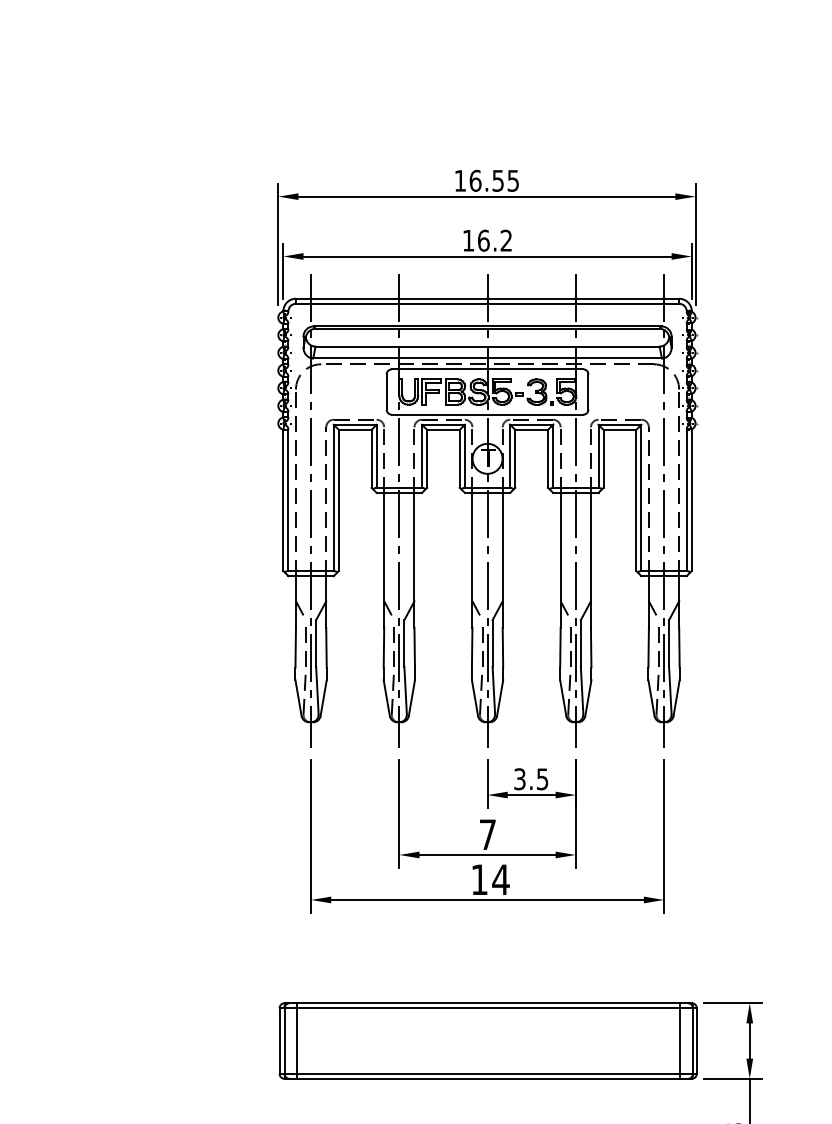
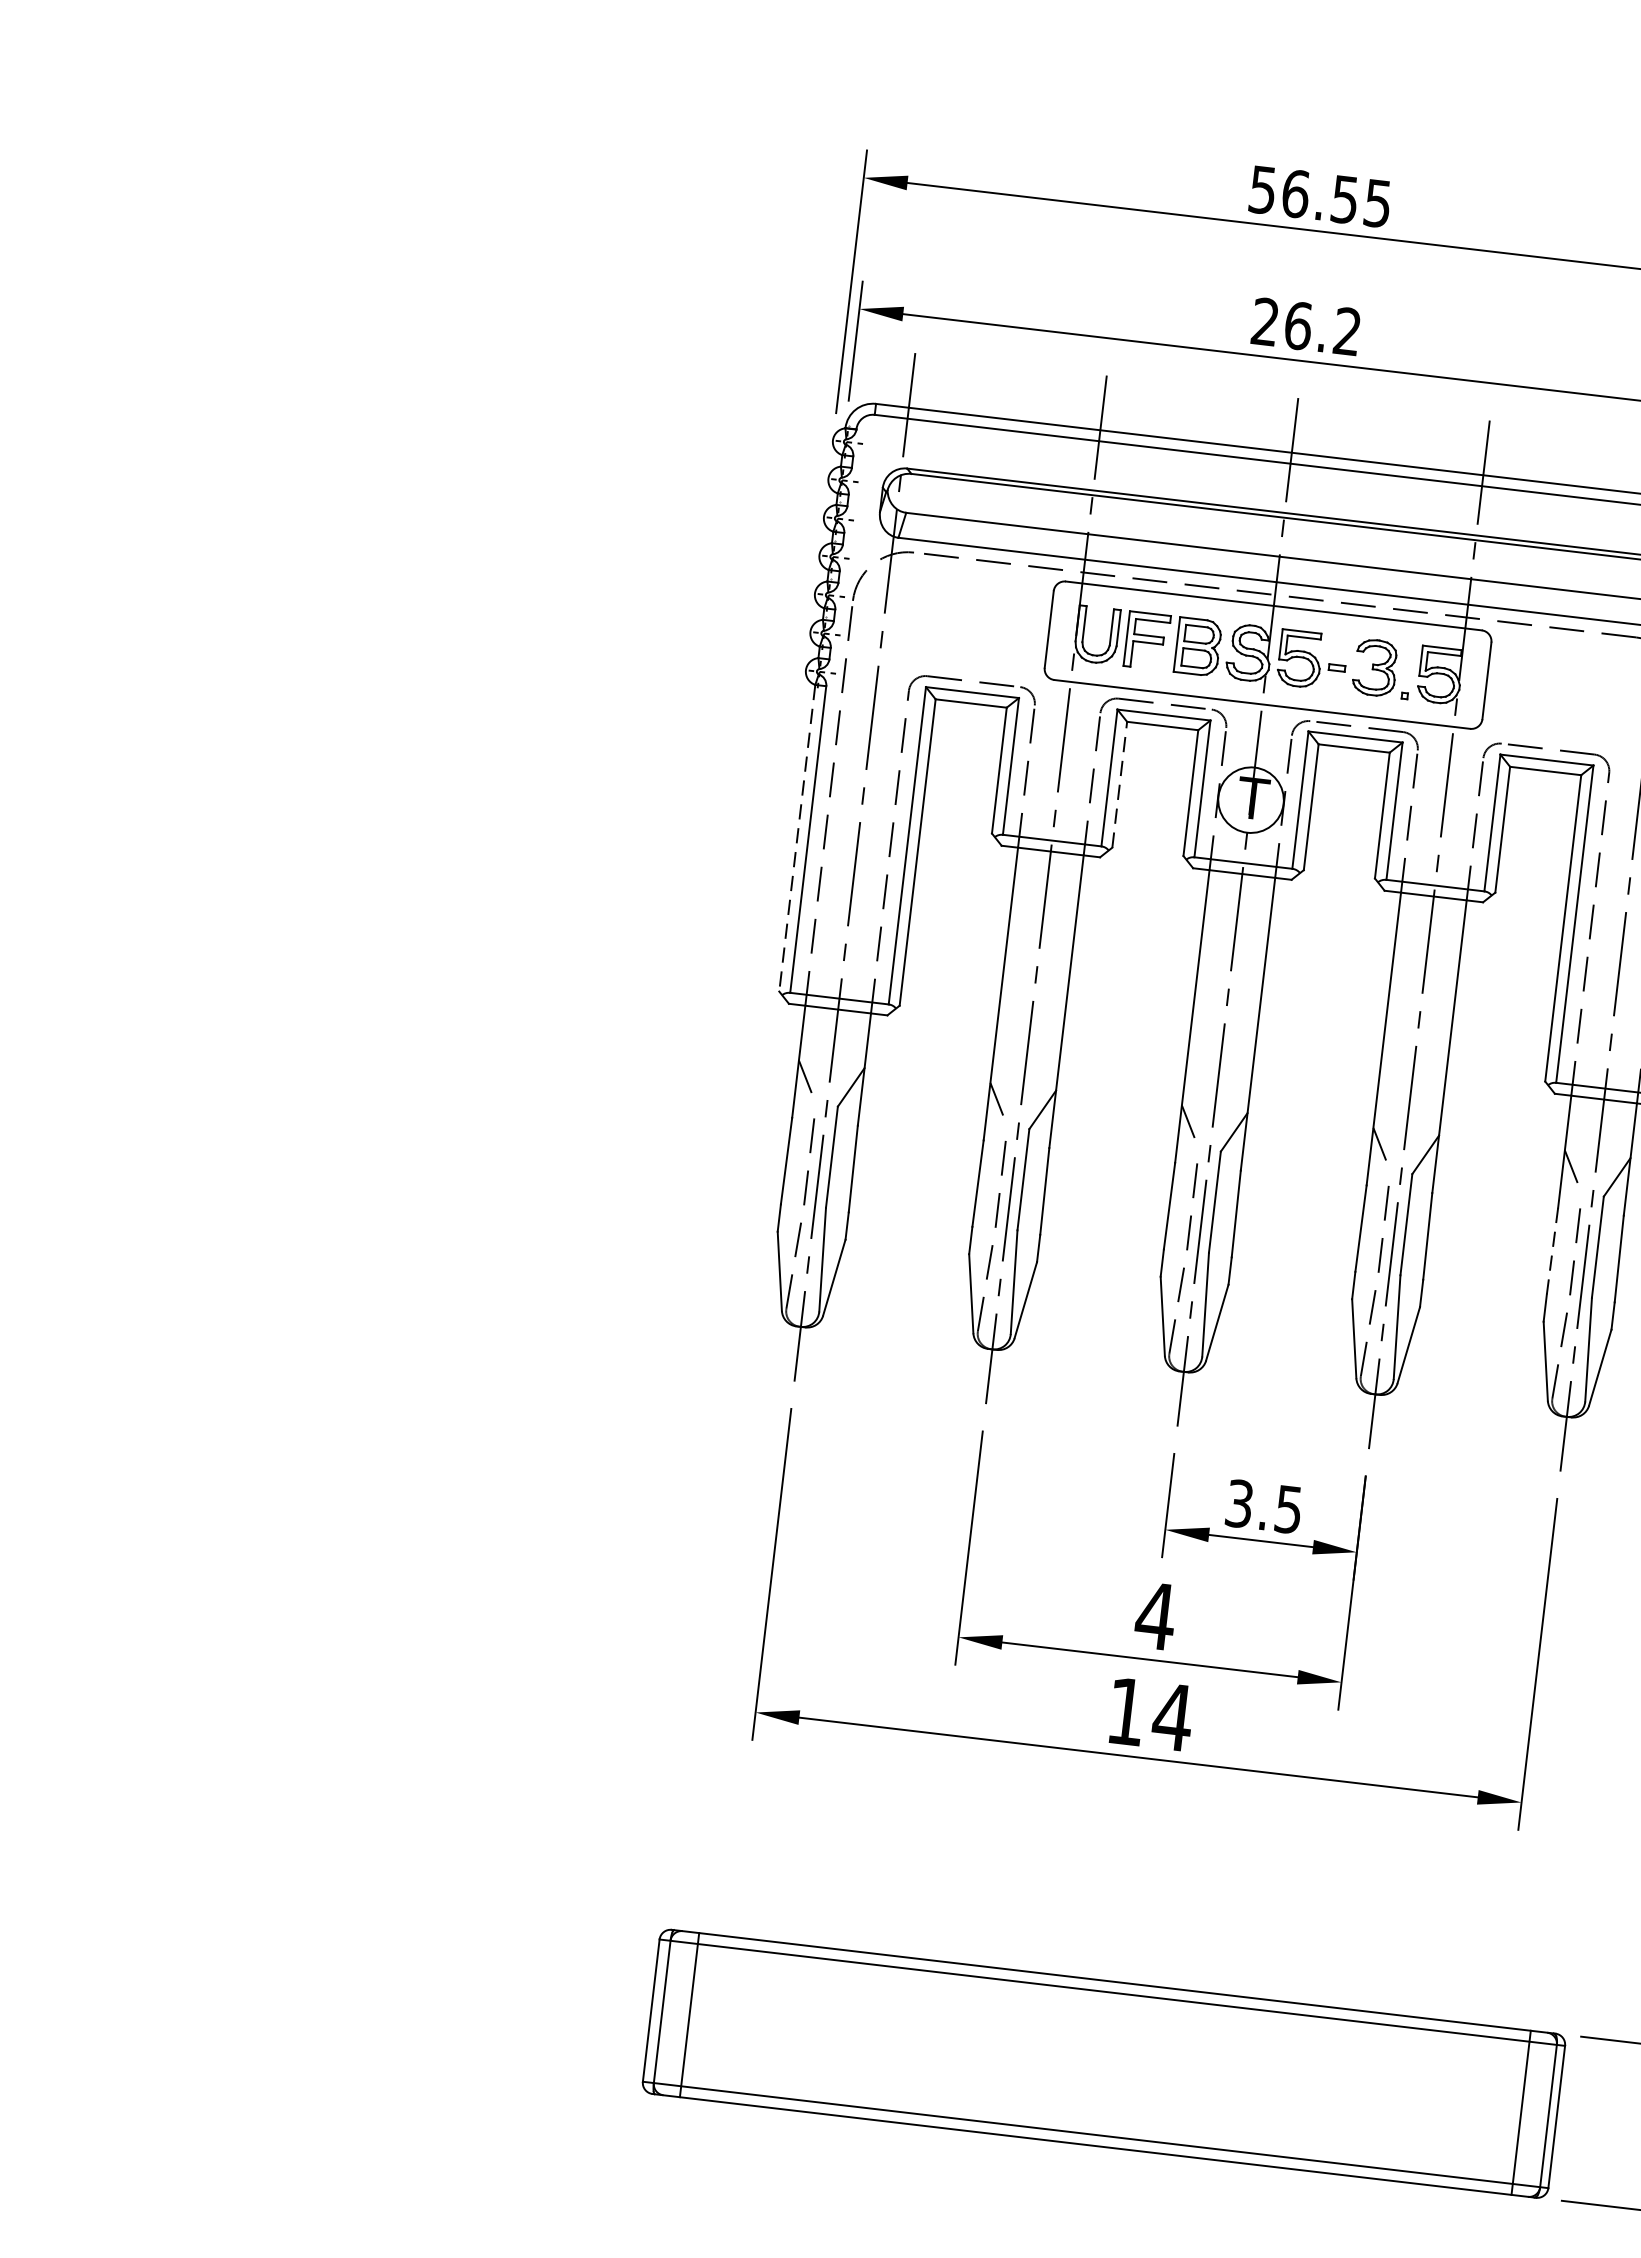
text: (459, 180) -> (1261, 188), 16.55 -> 56.55
text: (467, 240) -> (1263, 321), 16.2 -> 26.2
line: (427, 458) -> (1120, 784), solid -> dashed
line: (283, 500) -> (797, 838), solid -> dashed
line: (648, 647) -> (1552, 1250), solid -> dashed
text: (487, 834) -> (1155, 1615), 7 -> 4

